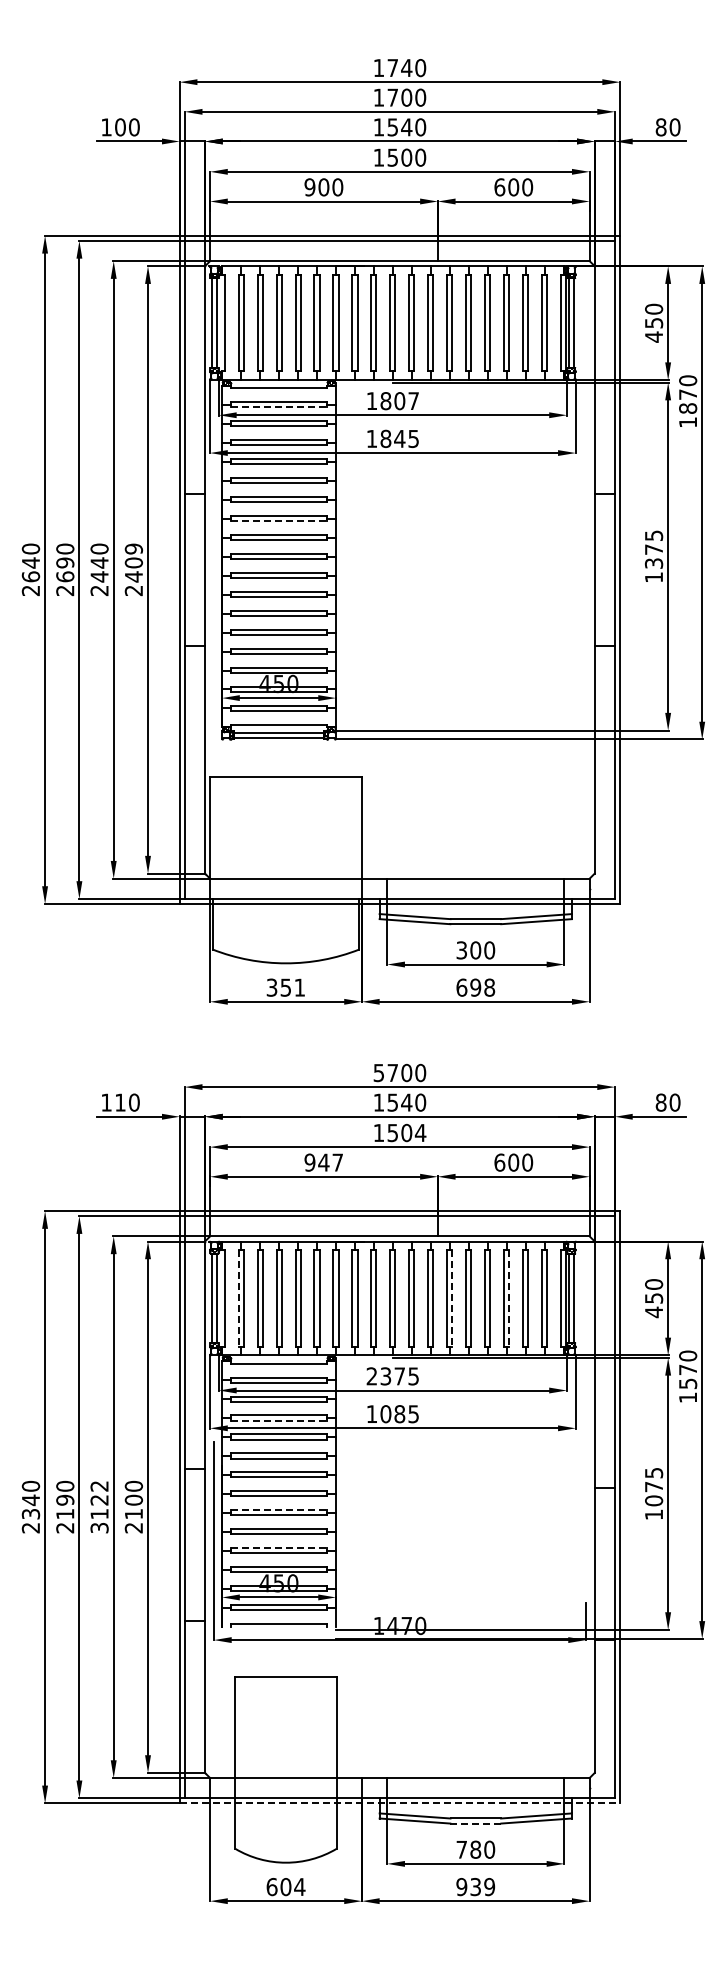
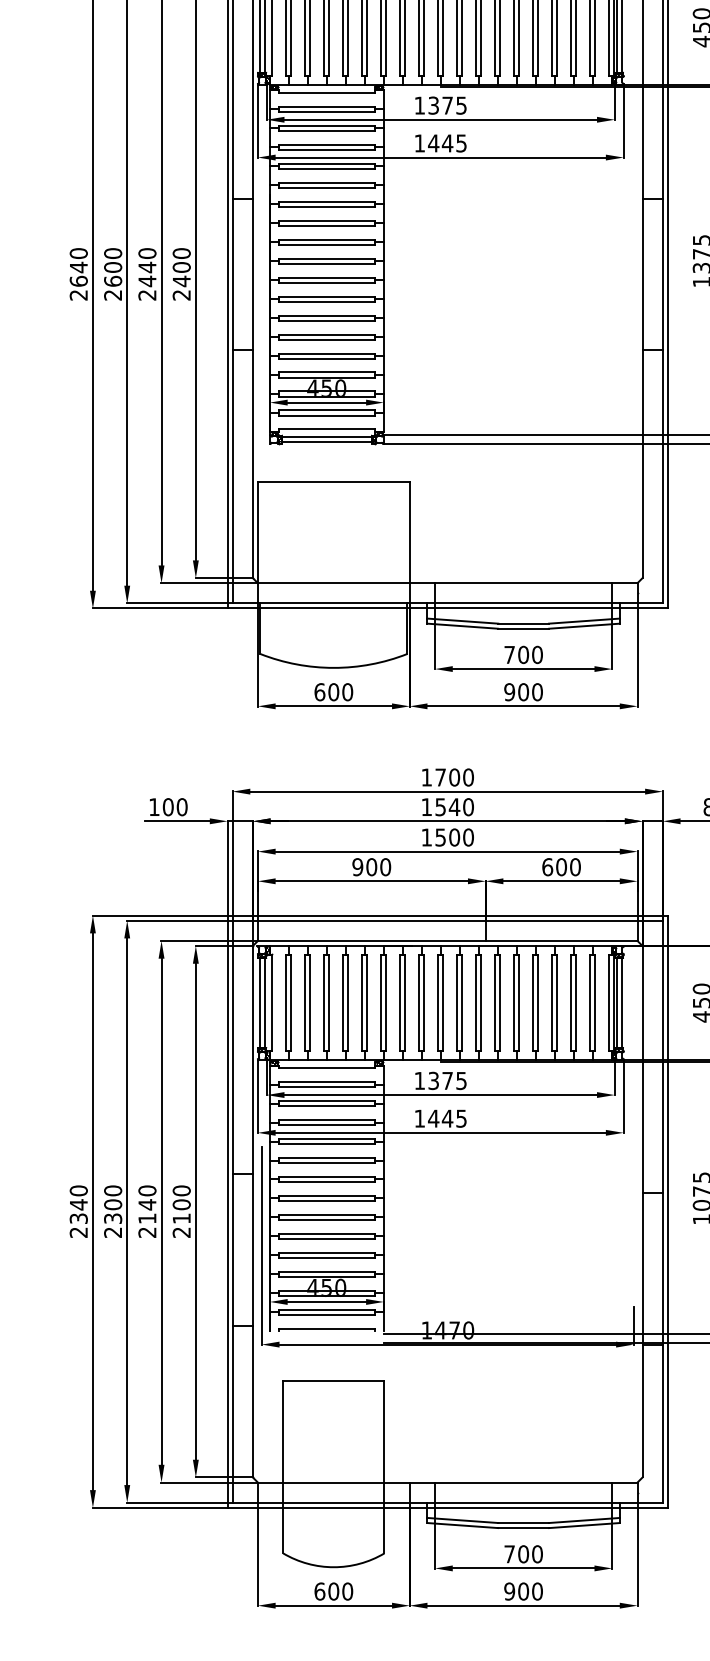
text: (399, 401) -> (447, 106), 1807 -> 1375
line: (279, 407) -> (327, 112), dashed -> solid
text: (385, 438) -> (433, 143), 1845 -> 1445
line: (279, 521) -> (327, 226), dashed -> solid
text: (134, 548) -> (182, 253), 2409 -> 2400
text: (65, 562) -> (113, 267), 2690 -> 2600
text: (461, 950) -> (509, 655), 300 -> 700
text: (285, 987) -> (333, 692), 351 -> 600
text: (475, 987) -> (523, 692), 698 -> 900
text: (378, 1073) -> (426, 778), 5700 -> 1700
text: (120, 1102) -> (168, 807), 110 -> 100
text: (420, 1132) -> (468, 837), 1504 -> 1500
text: (330, 1162) -> (378, 867), 947 -> 900
line: (238, 1298) -> (286, 1003), dashed -> solid
line: (452, 1298) -> (500, 1003), dashed -> solid
line: (509, 1298) -> (557, 1003), dashed -> solid
text: (371, 1376) -> (419, 1081), 2375 -> 1375
text: (392, 1414) -> (440, 1119), 1085 -> 1445
line: (279, 1420) -> (327, 1125), dashed -> solid
text: (65, 1506) -> (113, 1211), 2190 -> 2300
text: (99, 1506) -> (147, 1211), 3122 -> 2140
line: (279, 1510) -> (327, 1215), dashed -> solid
line: (279, 1548) -> (327, 1253), dashed -> solid
line: (400, 1803) -> (448, 1508), dashed -> solid
line: (475, 1823) -> (523, 1528), dashed -> solid
text: (475, 1849) -> (523, 1554), 780 -> 700
text: (299, 1887) -> (347, 1592), 604 -> 600
text: (482, 1887) -> (530, 1592), 939 -> 900

